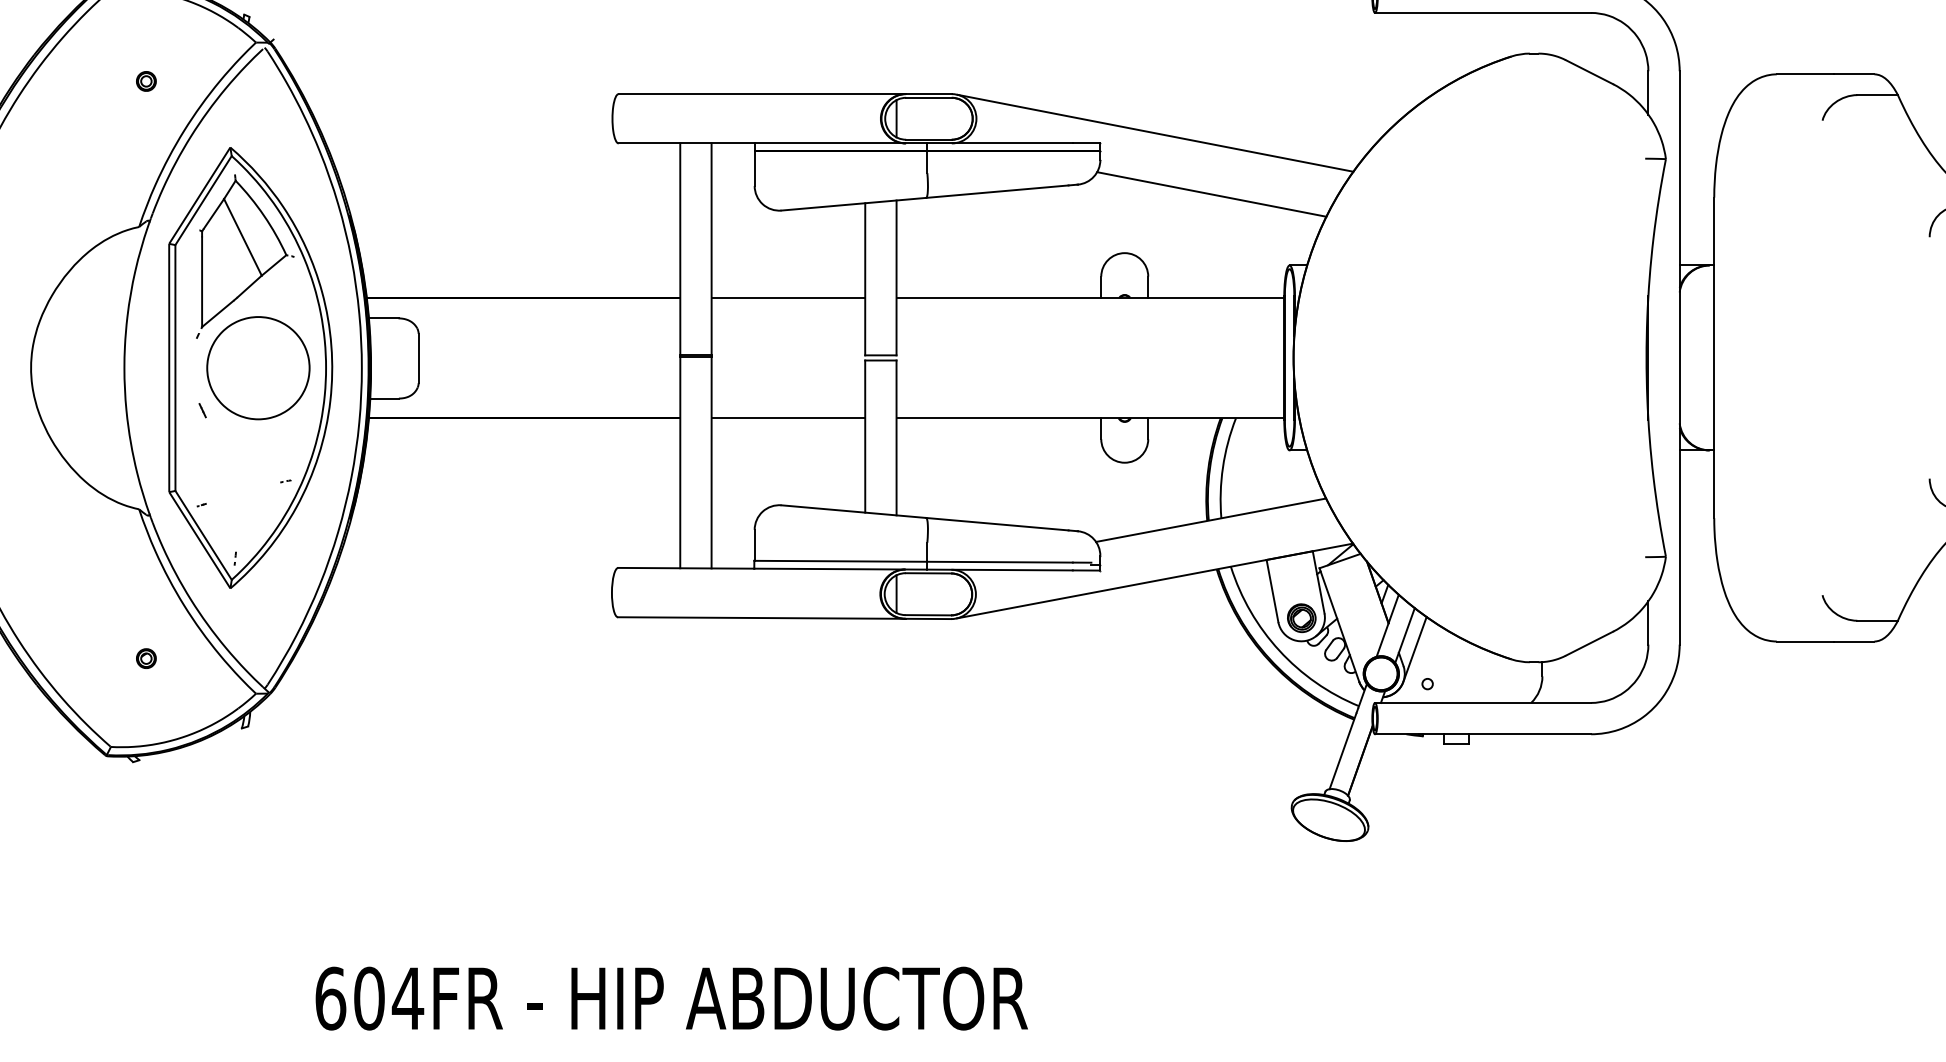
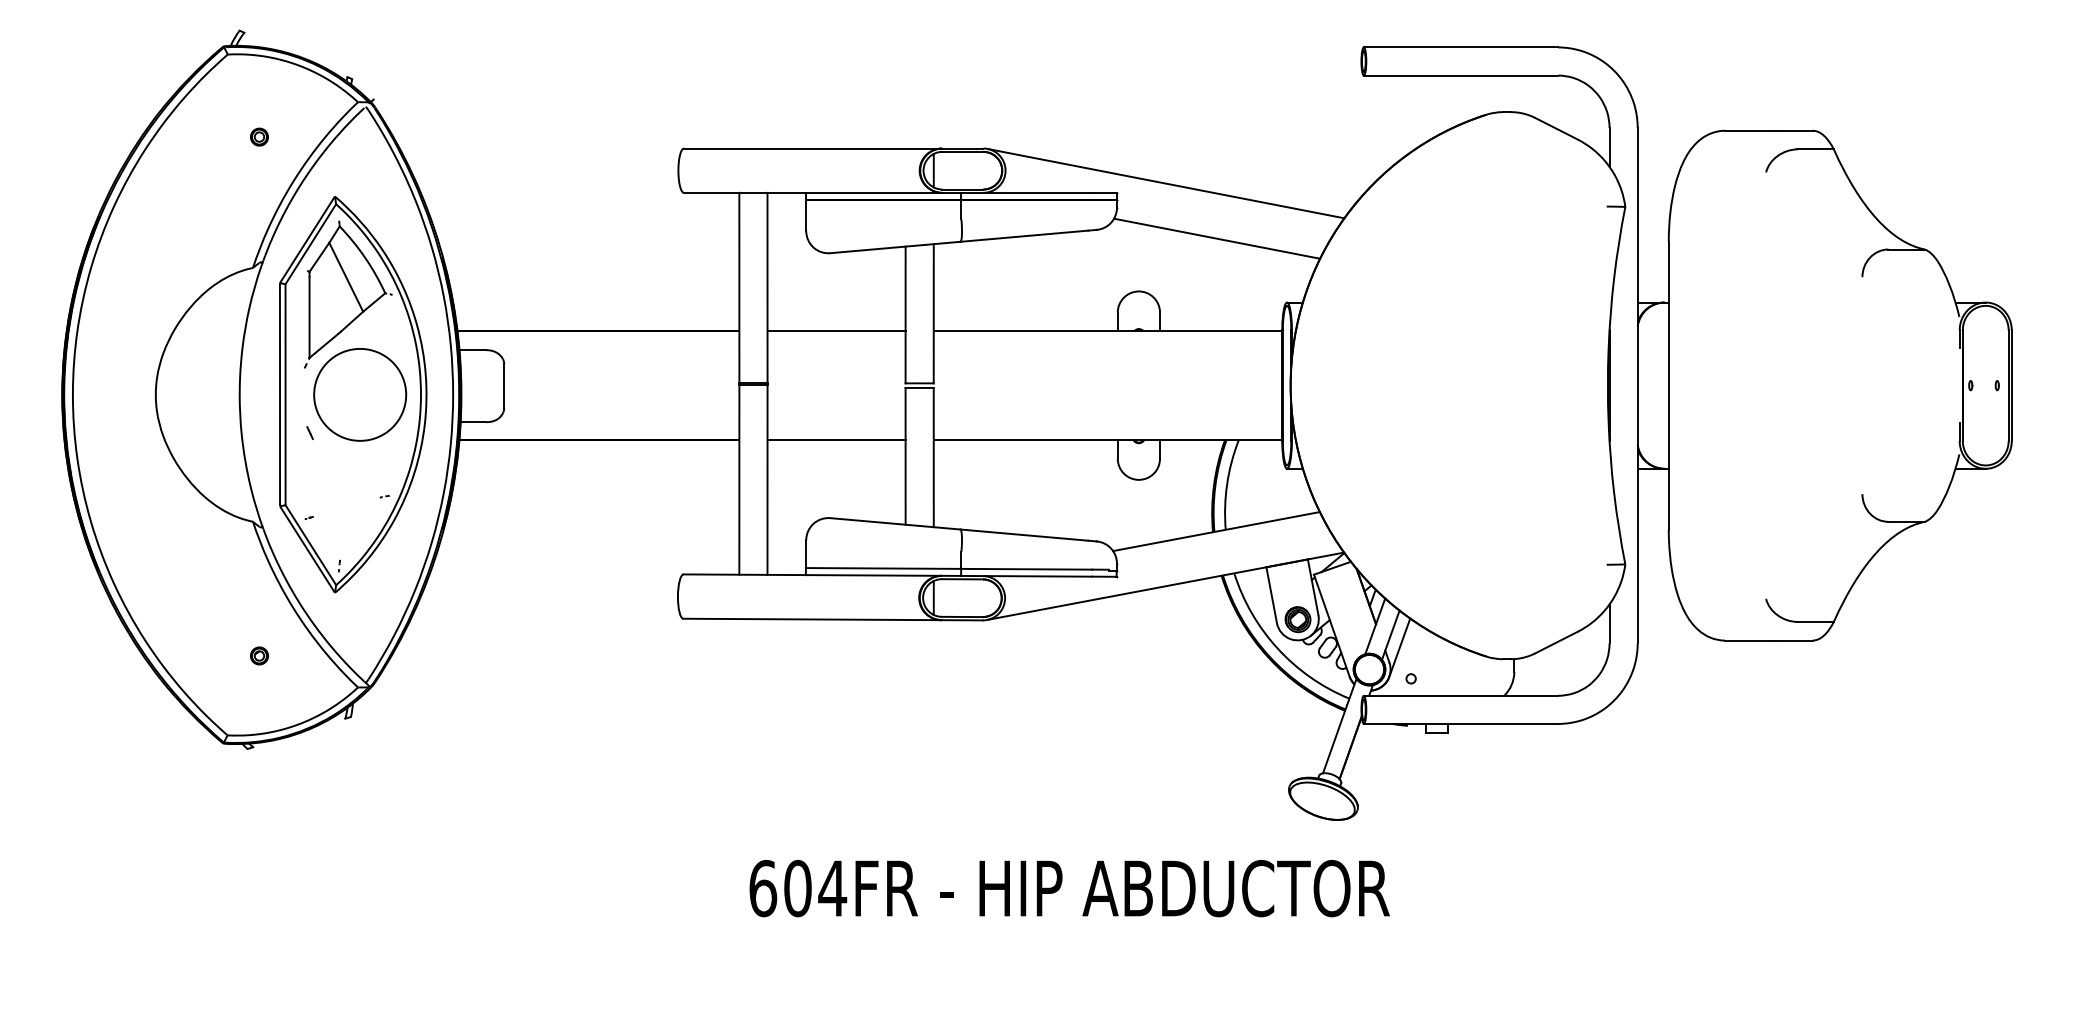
text: (671, 998) -> (1069, 888), moved

